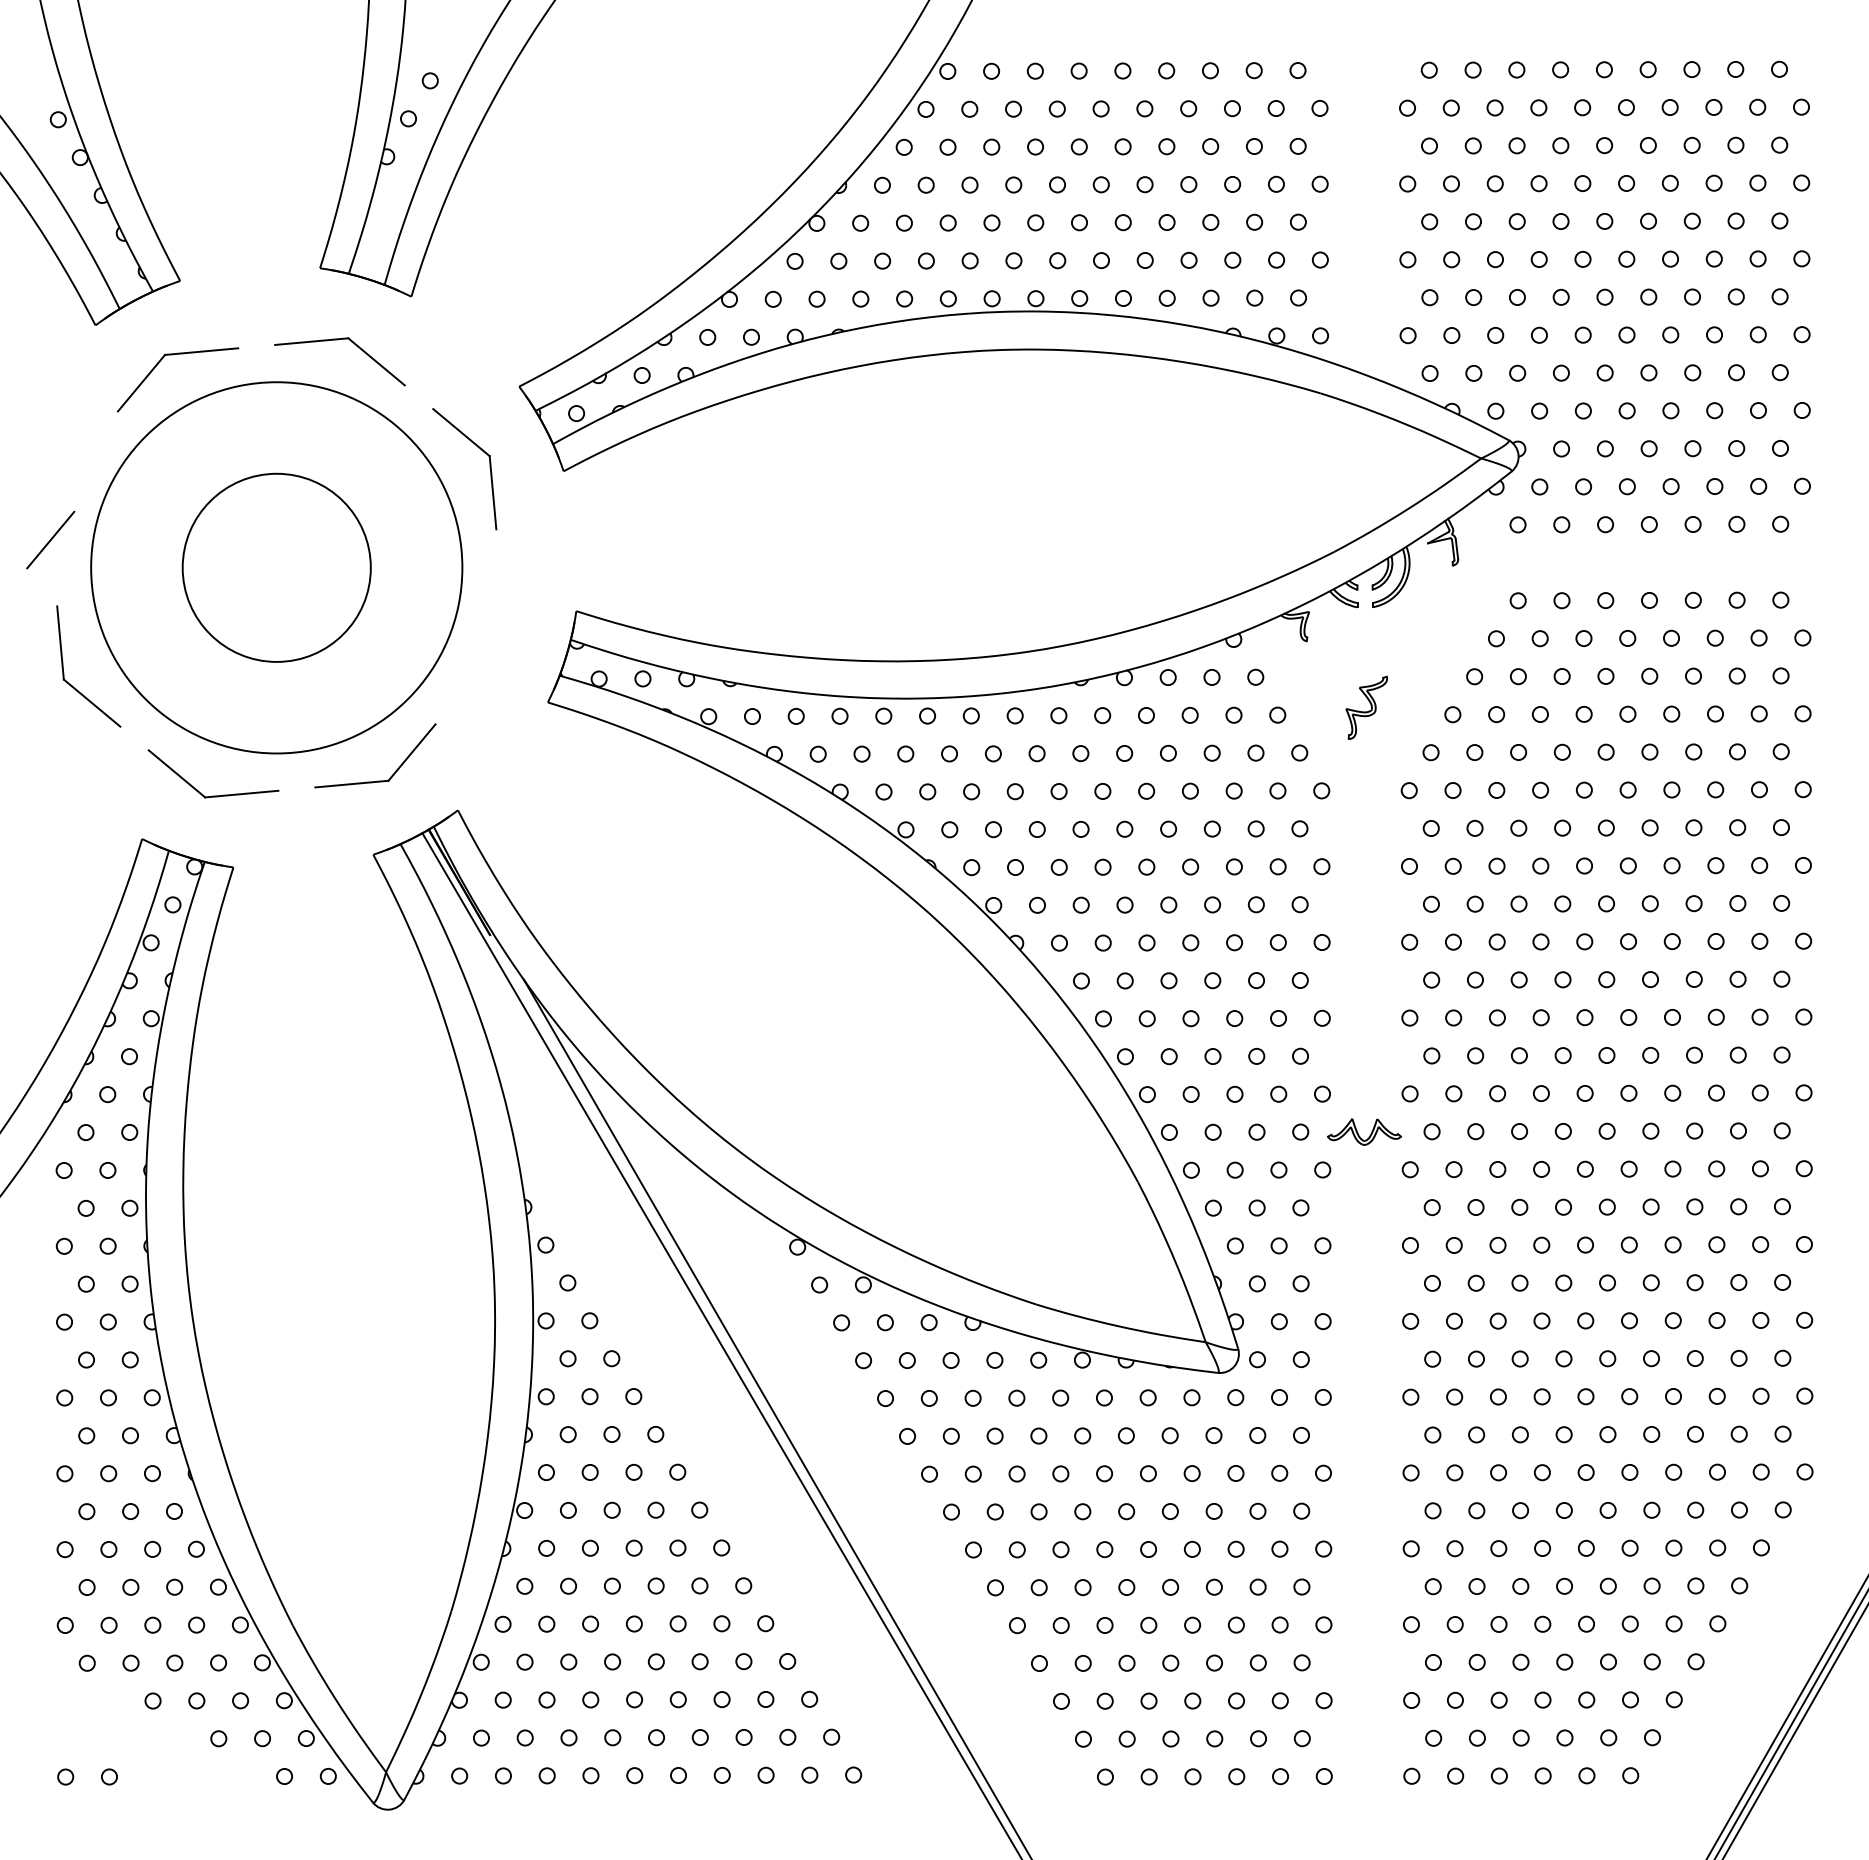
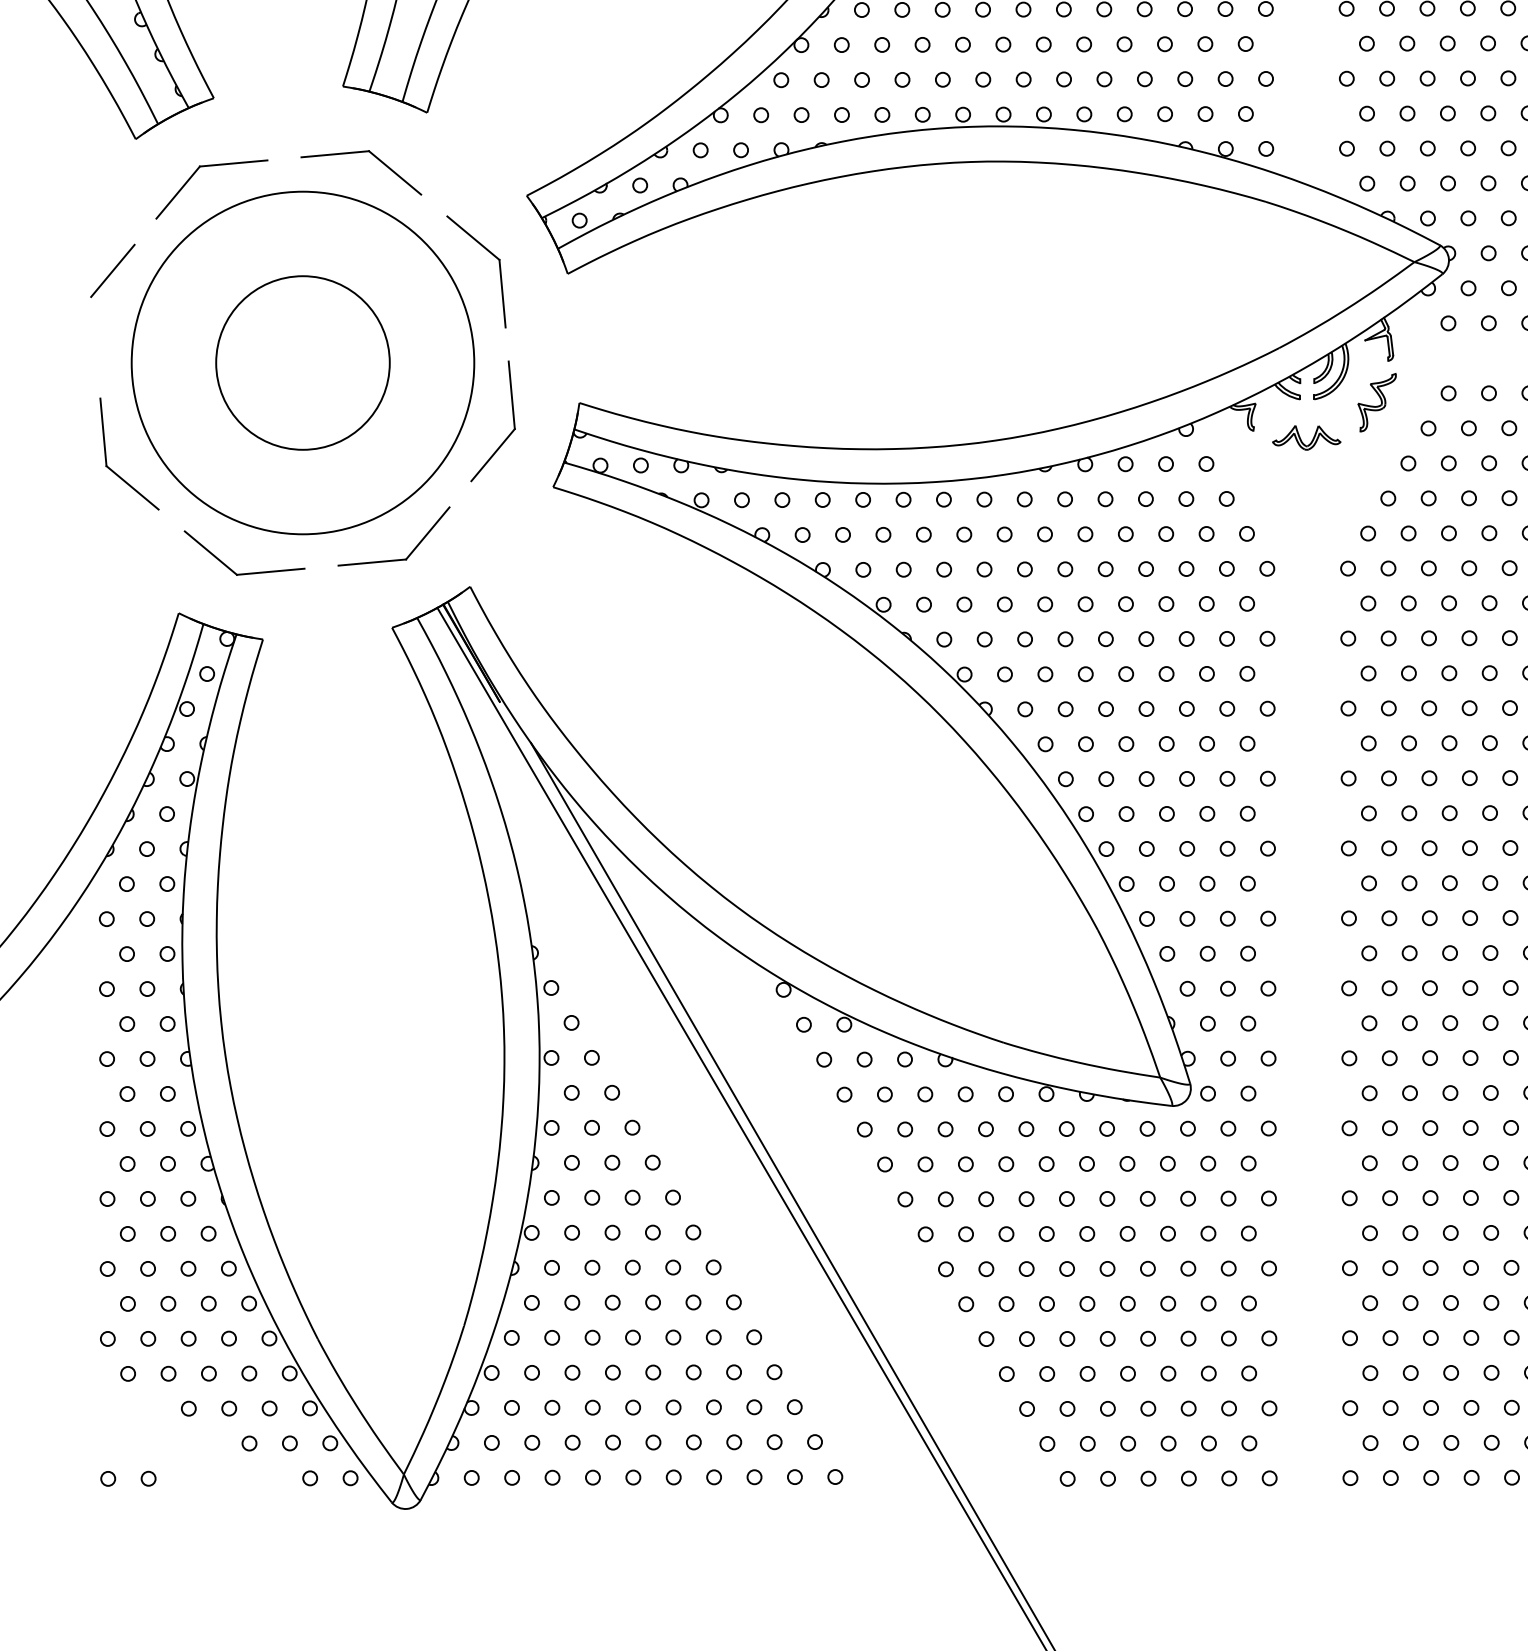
line: (50, 539) -> (112, 270), moved
part: (504, 630) -> (513, 420), added
part: (1366, 707) -> (1376, 402), moved
part: (1358, 1132) -> (1301, 438), moved

